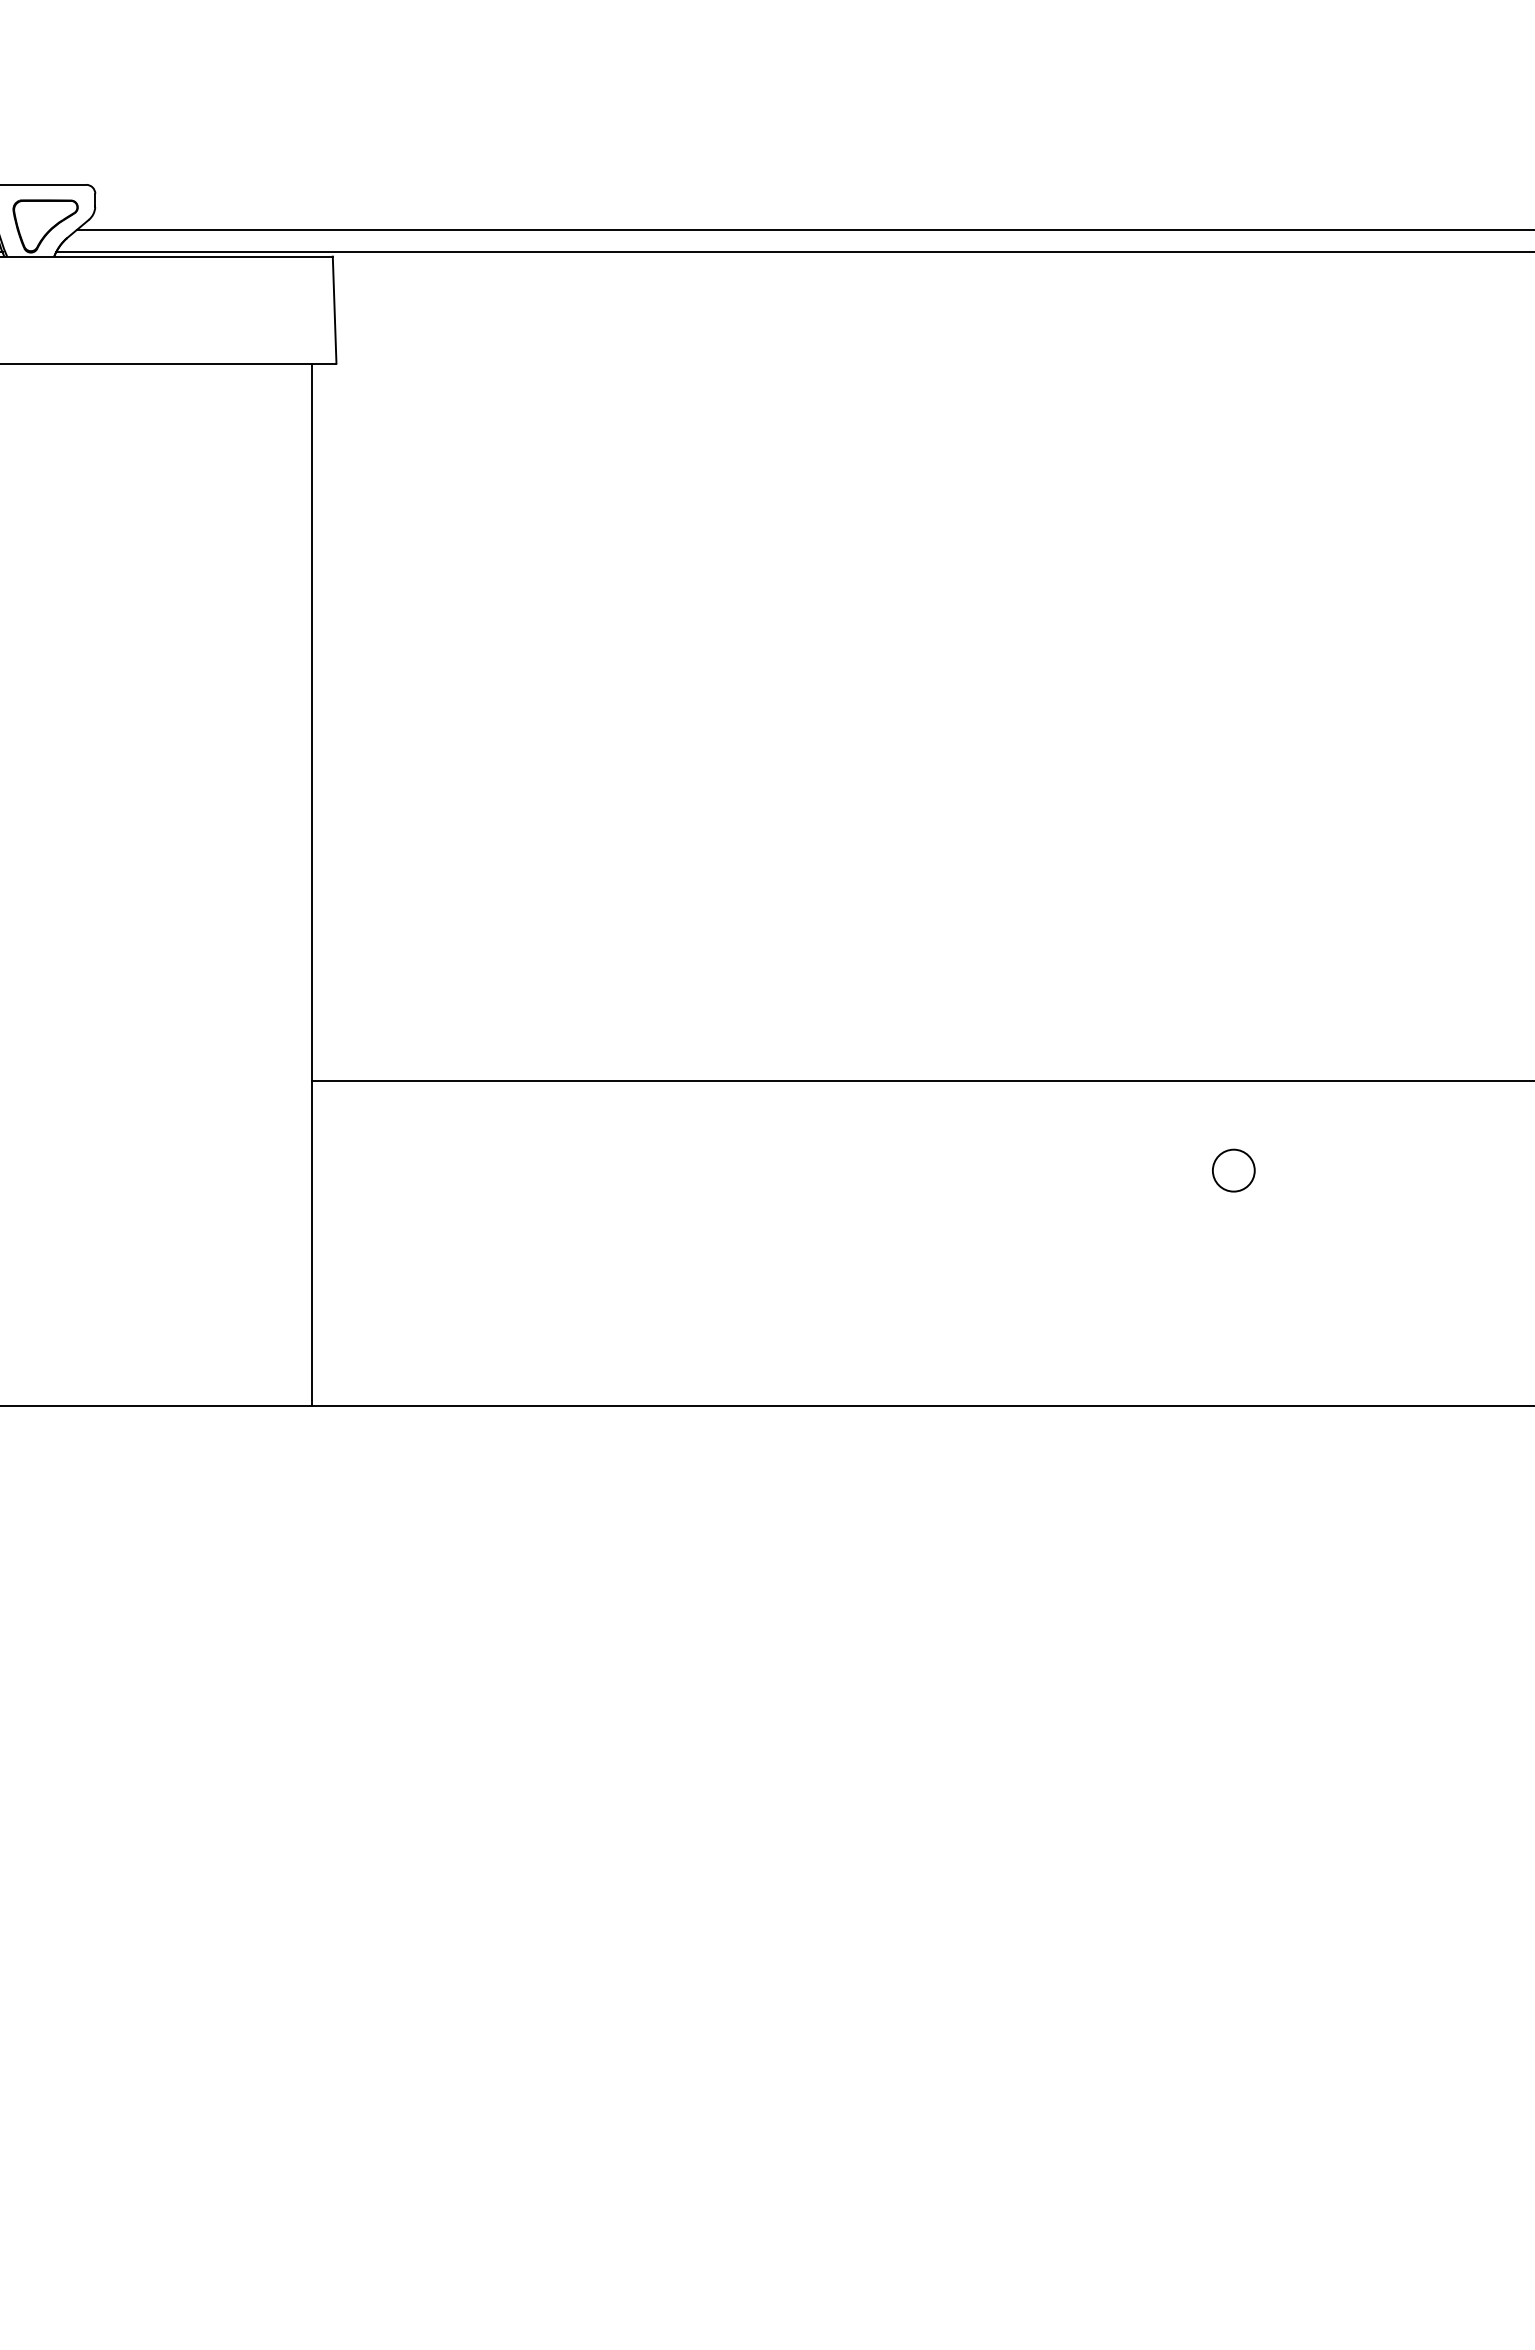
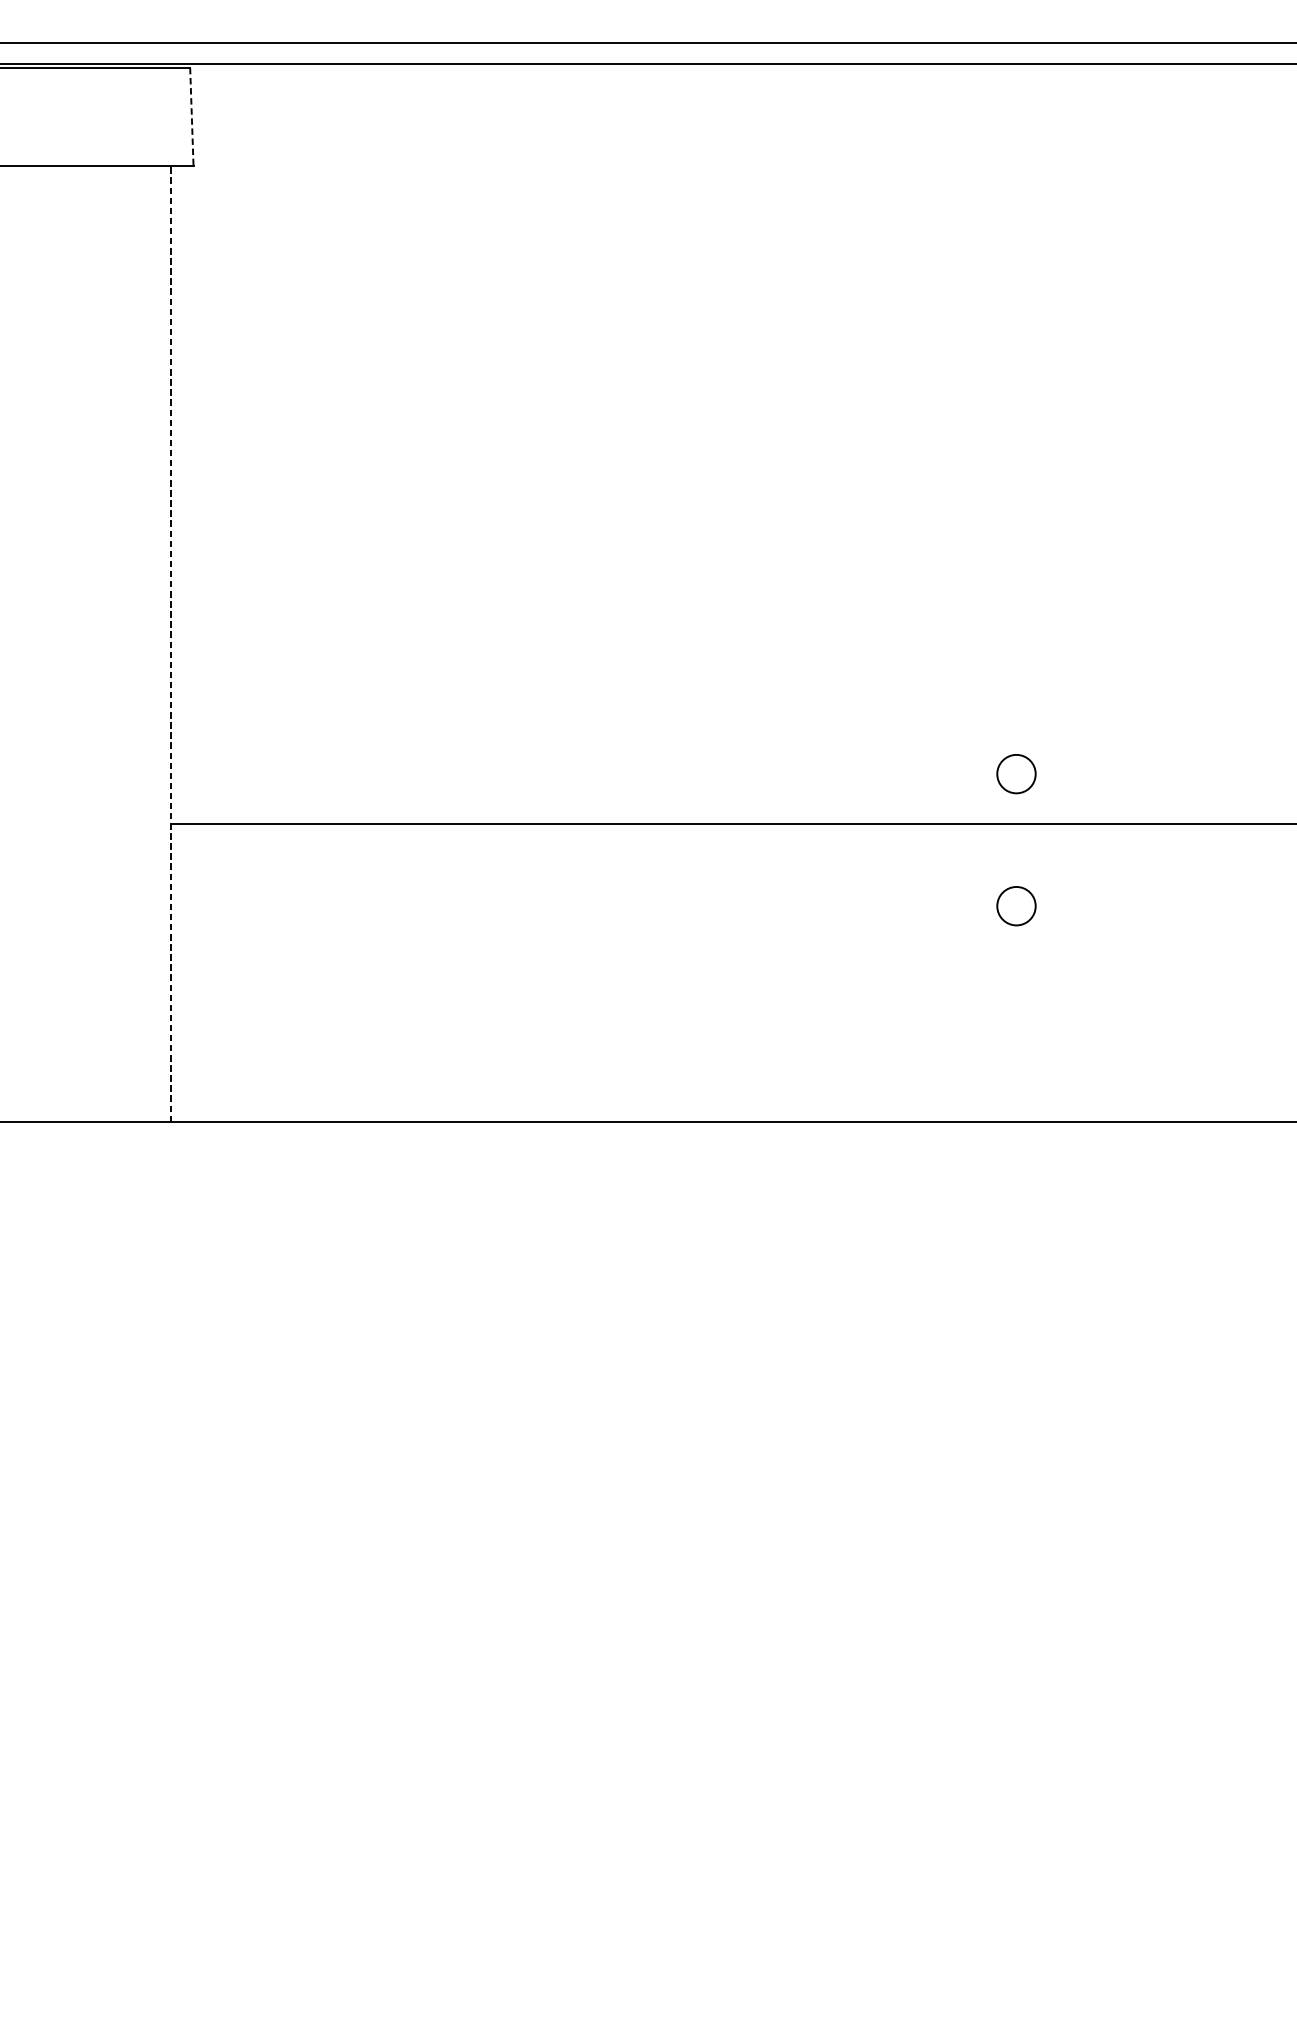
line: (334, 310) -> (191, 117), solid -> dashed
line: (312, 884) -> (171, 643), solid -> dashed
circle: (1233, 1026) -> (1016, 773), added

